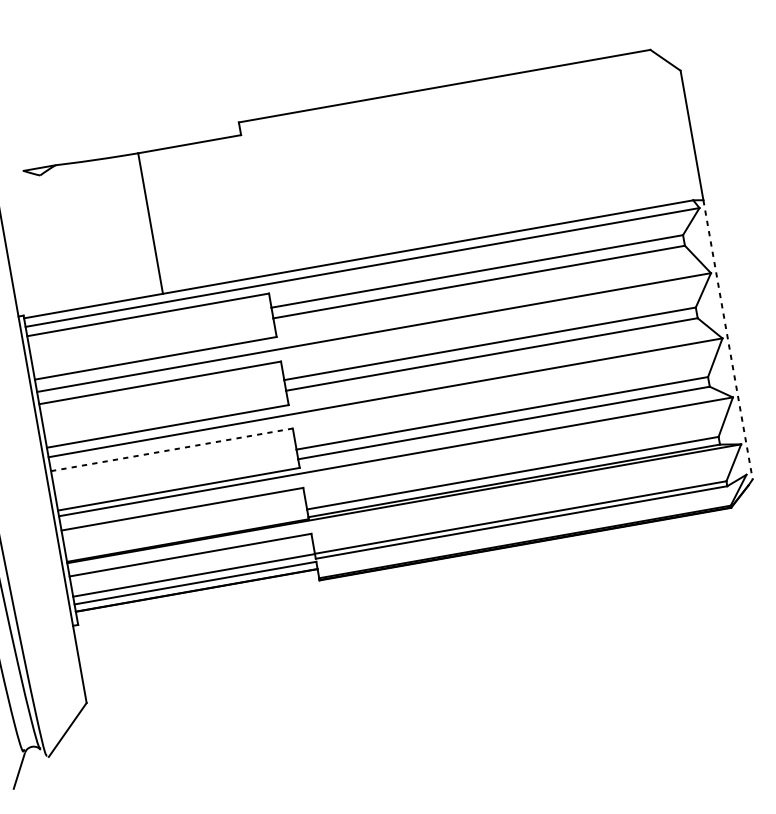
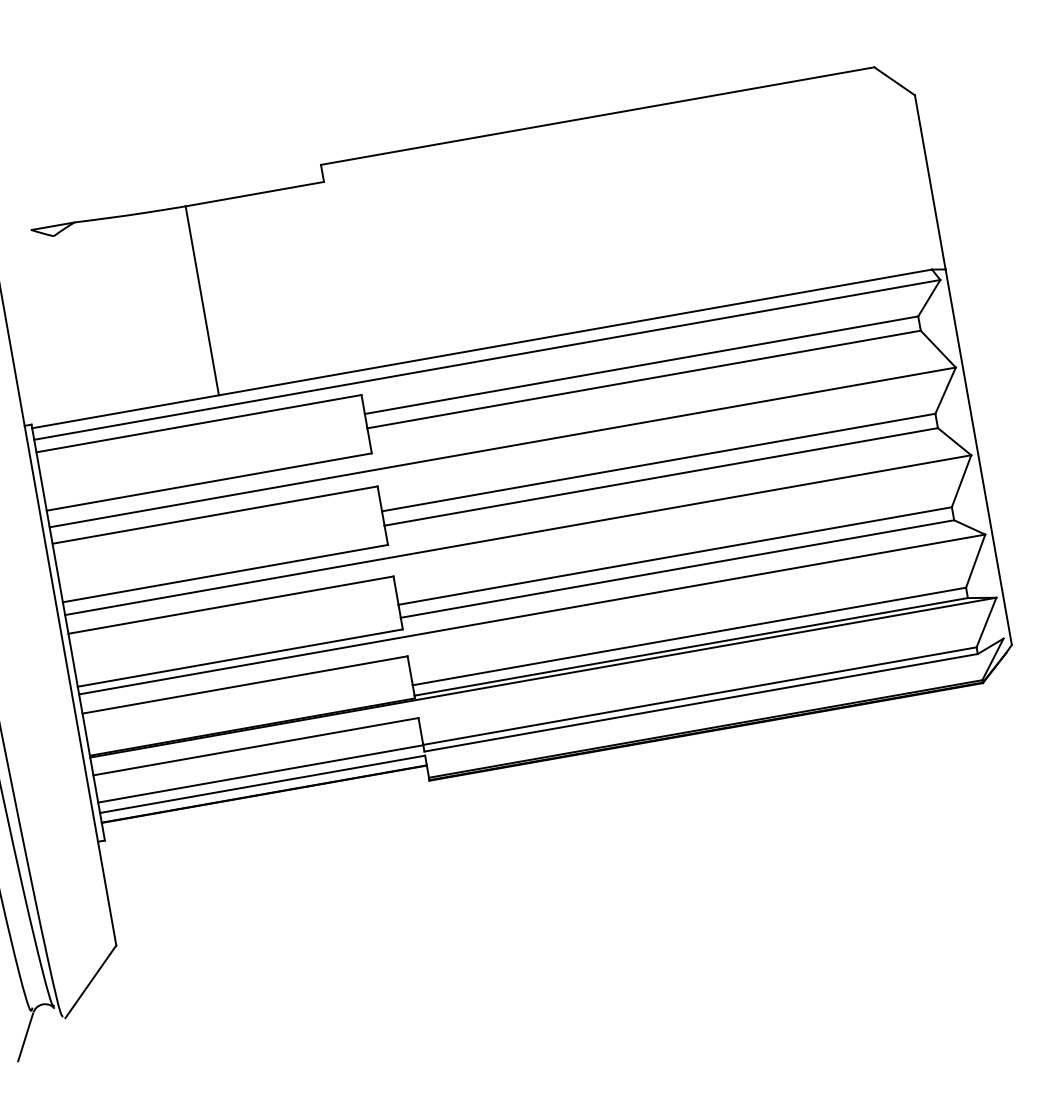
line: (727, 340) -> (978, 457), dashed -> solid
line: (172, 450) -> (231, 605), dashed -> solid

